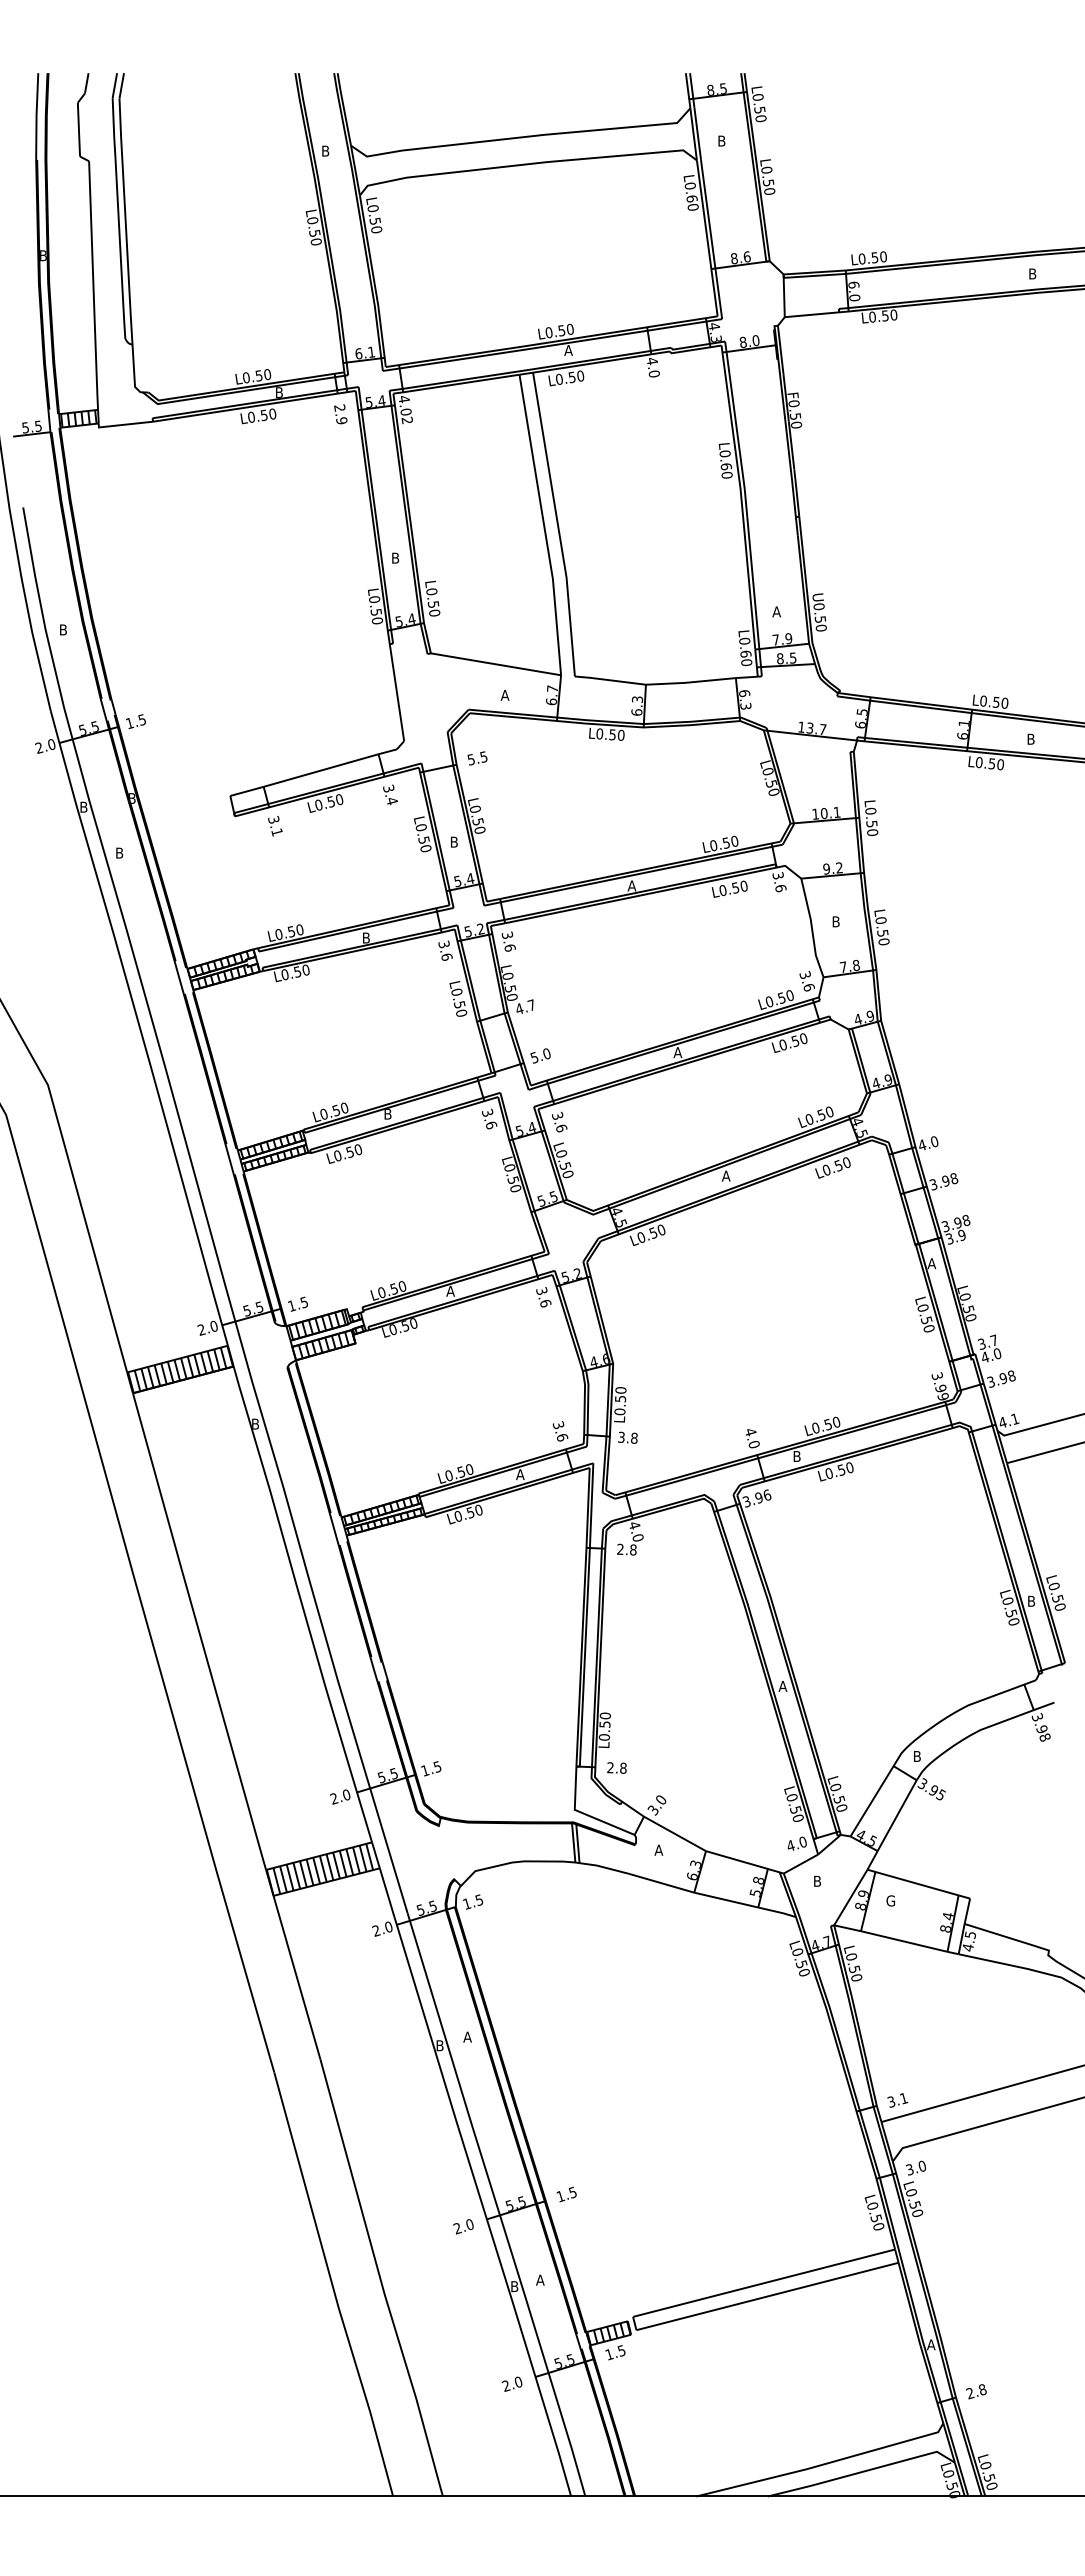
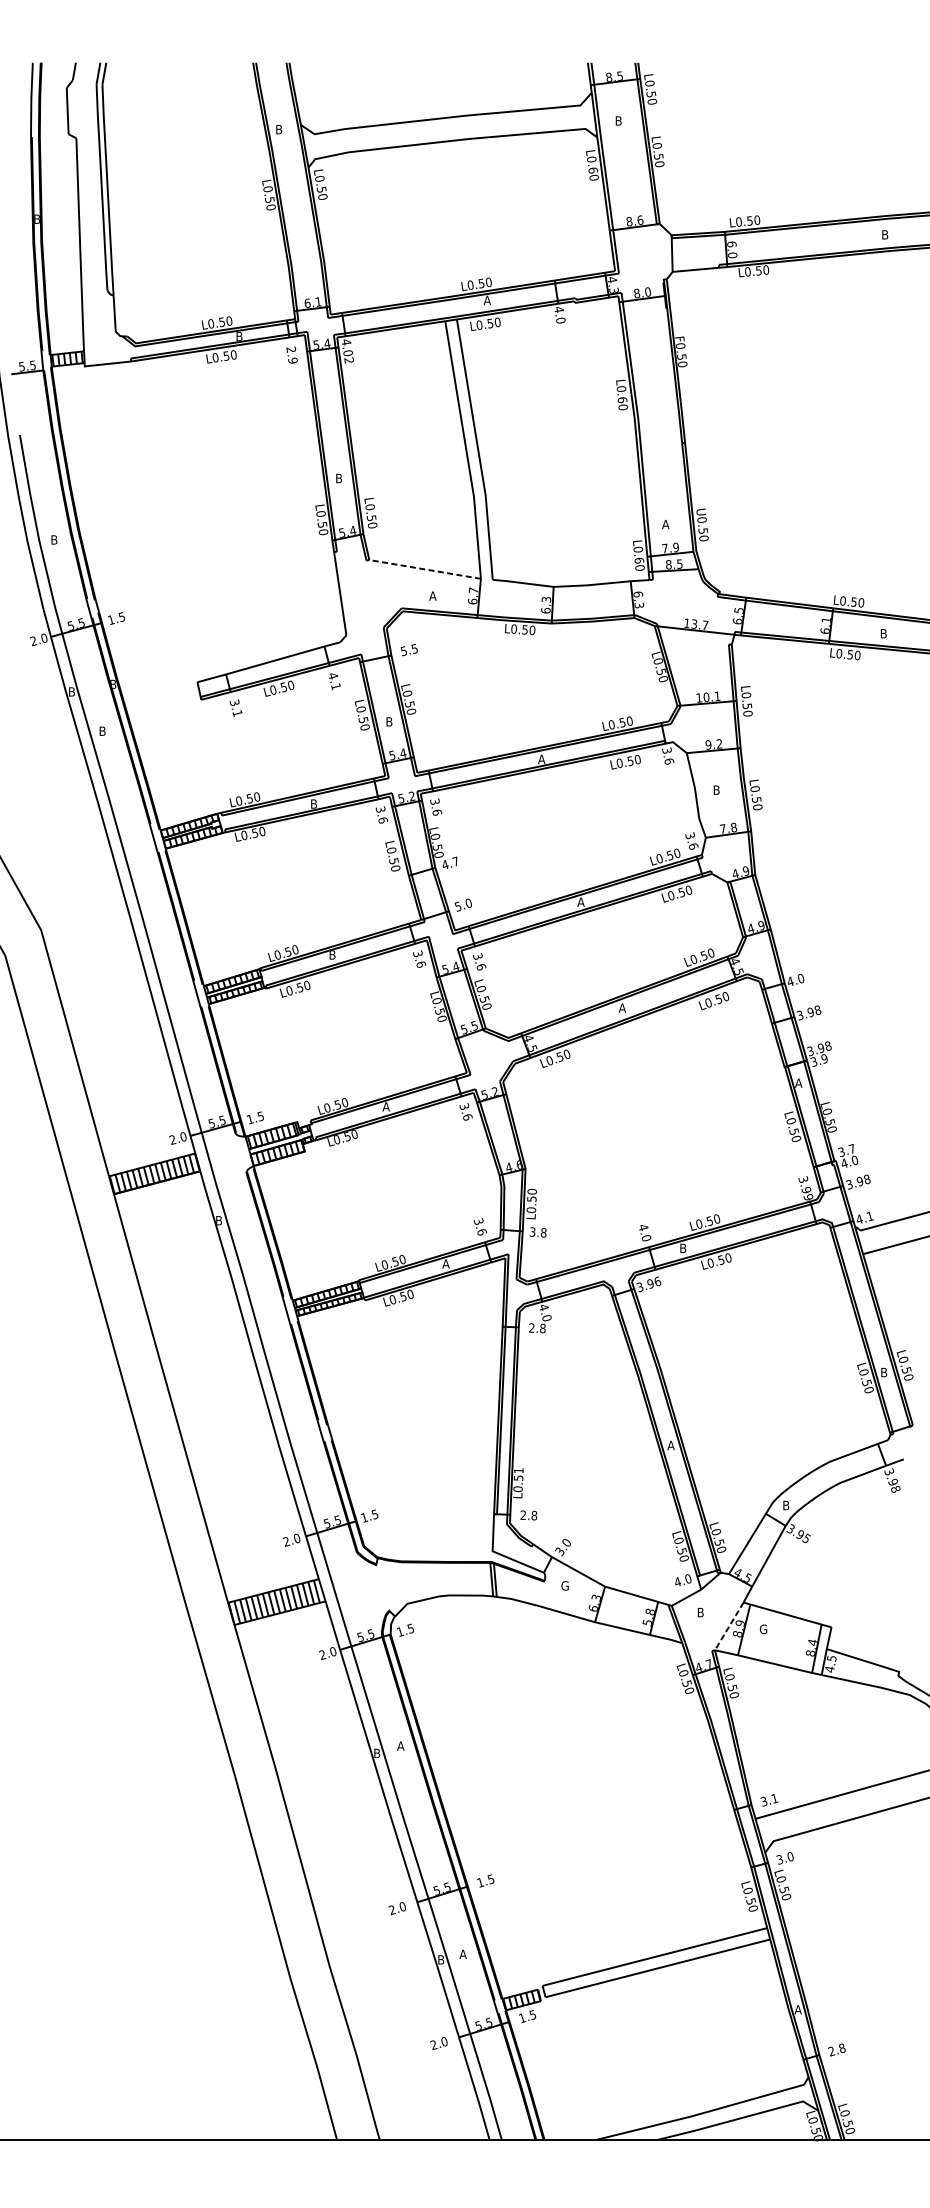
line: (495, 664) -> (424, 569), solid -> dashed
text: (390, 794) -> (334, 681), 3.4 -> 4.1
text: (604, 1715) -> (518, 1470), L0.50 -> L0.51
text: (658, 1849) -> (564, 1585), A -> G
line: (850, 1897) -> (728, 1626), solid -> dashed

